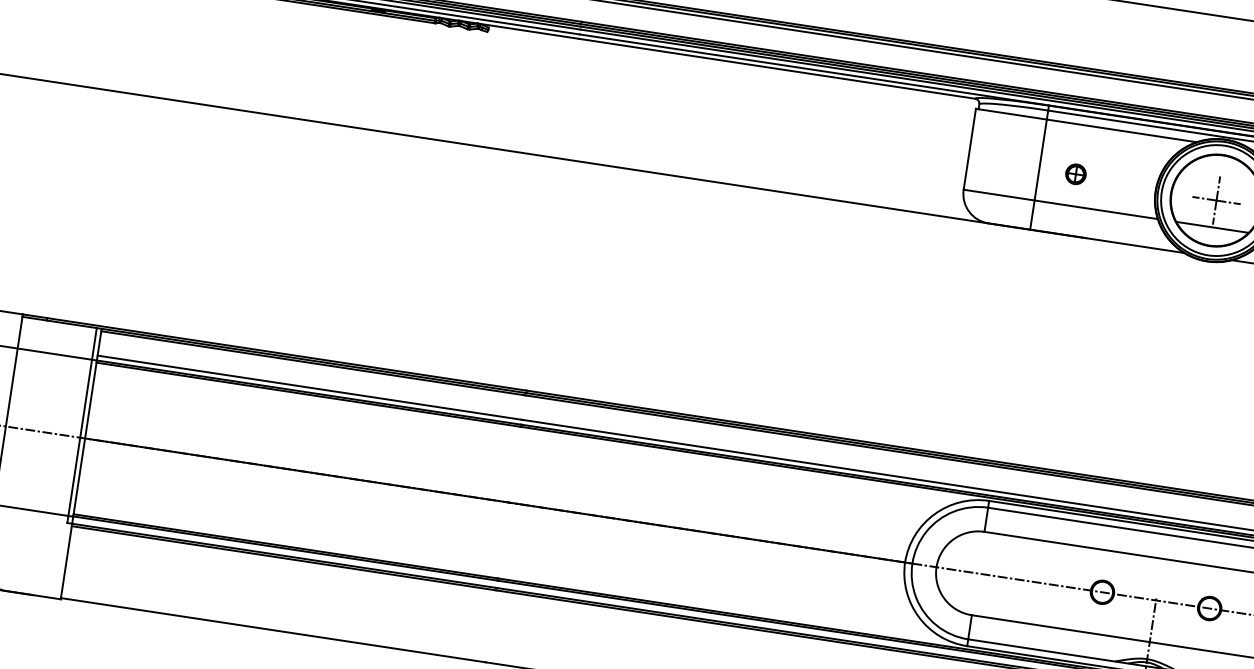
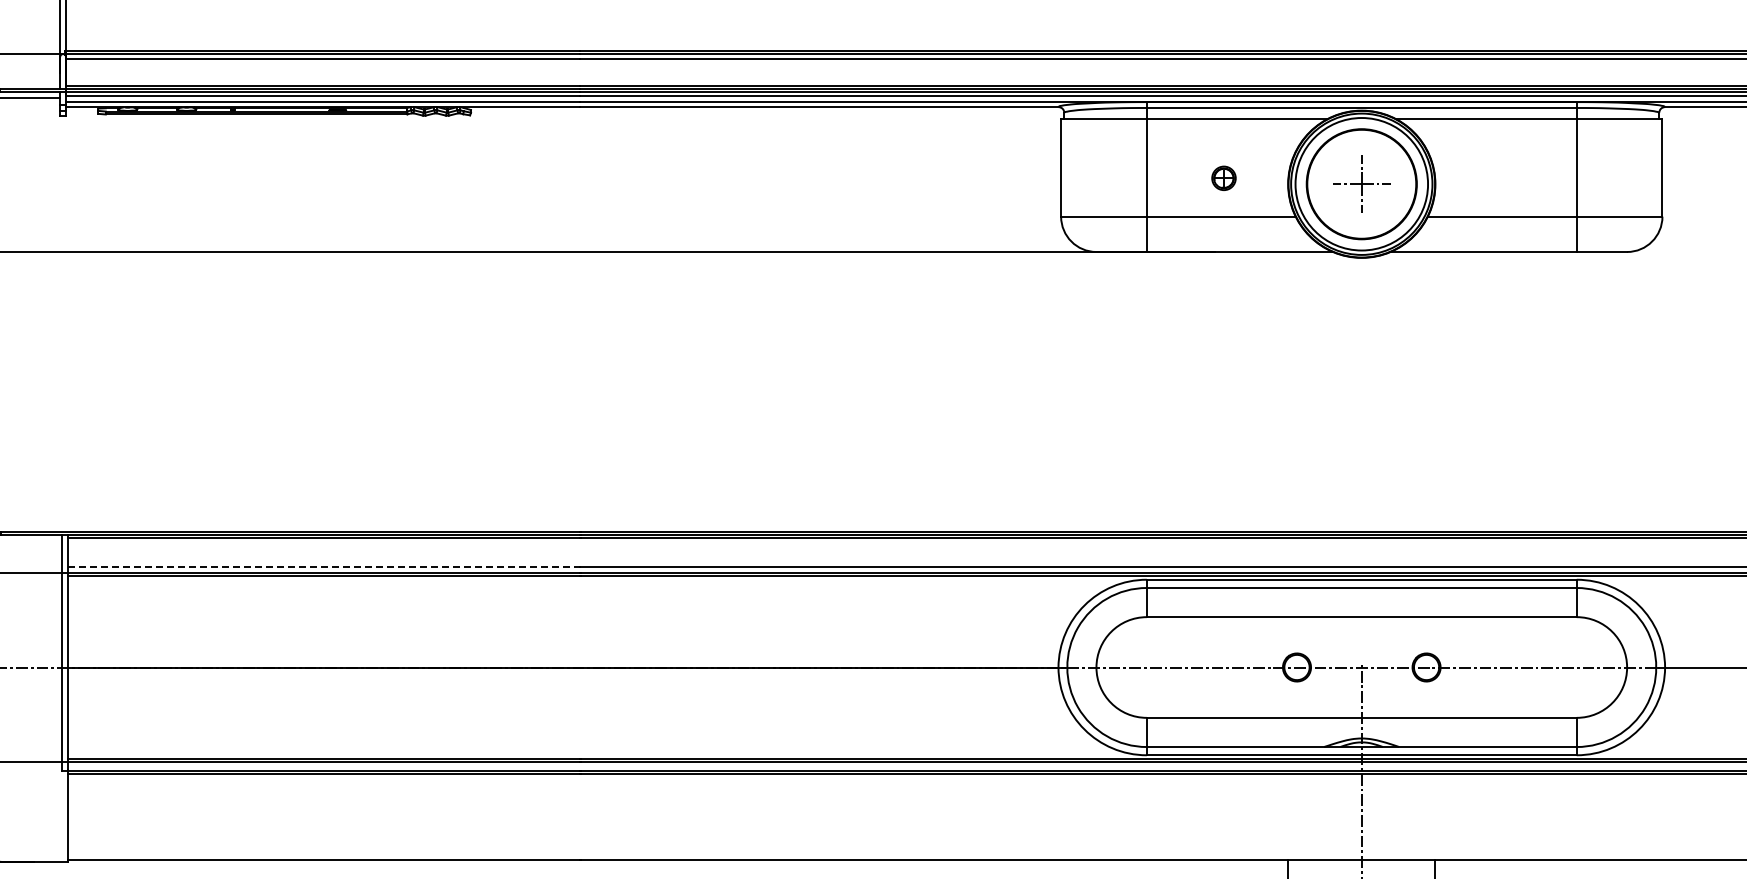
part: (1075, 173) -> (1223, 177), moved
line: (1212, 227) -> (1361, 216), removed
line: (310, 387) -> (324, 567), solid -> dashed

